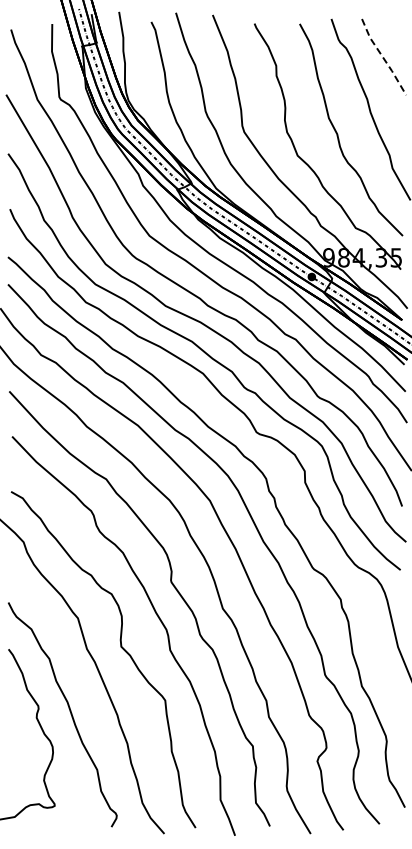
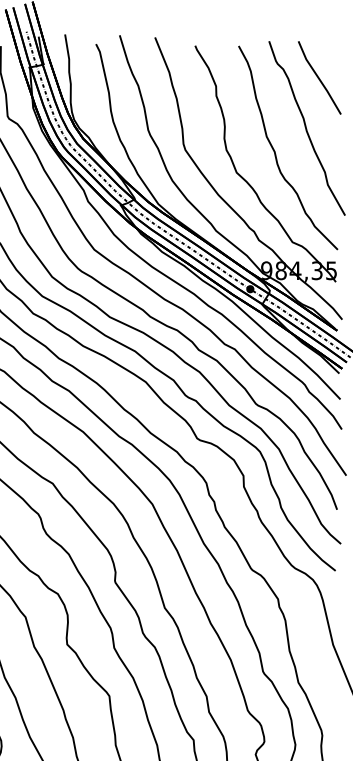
line: (383, 57) -> (319, 78), dashed -> solid

